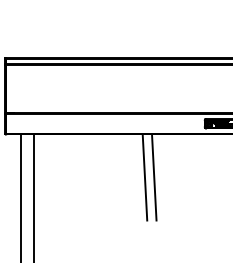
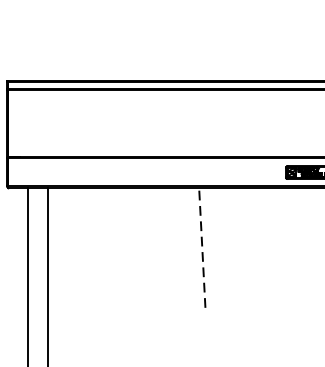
line: (144, 177) -> (201, 247), solid -> dashed
line: (154, 177) -> (215, 247), removed

